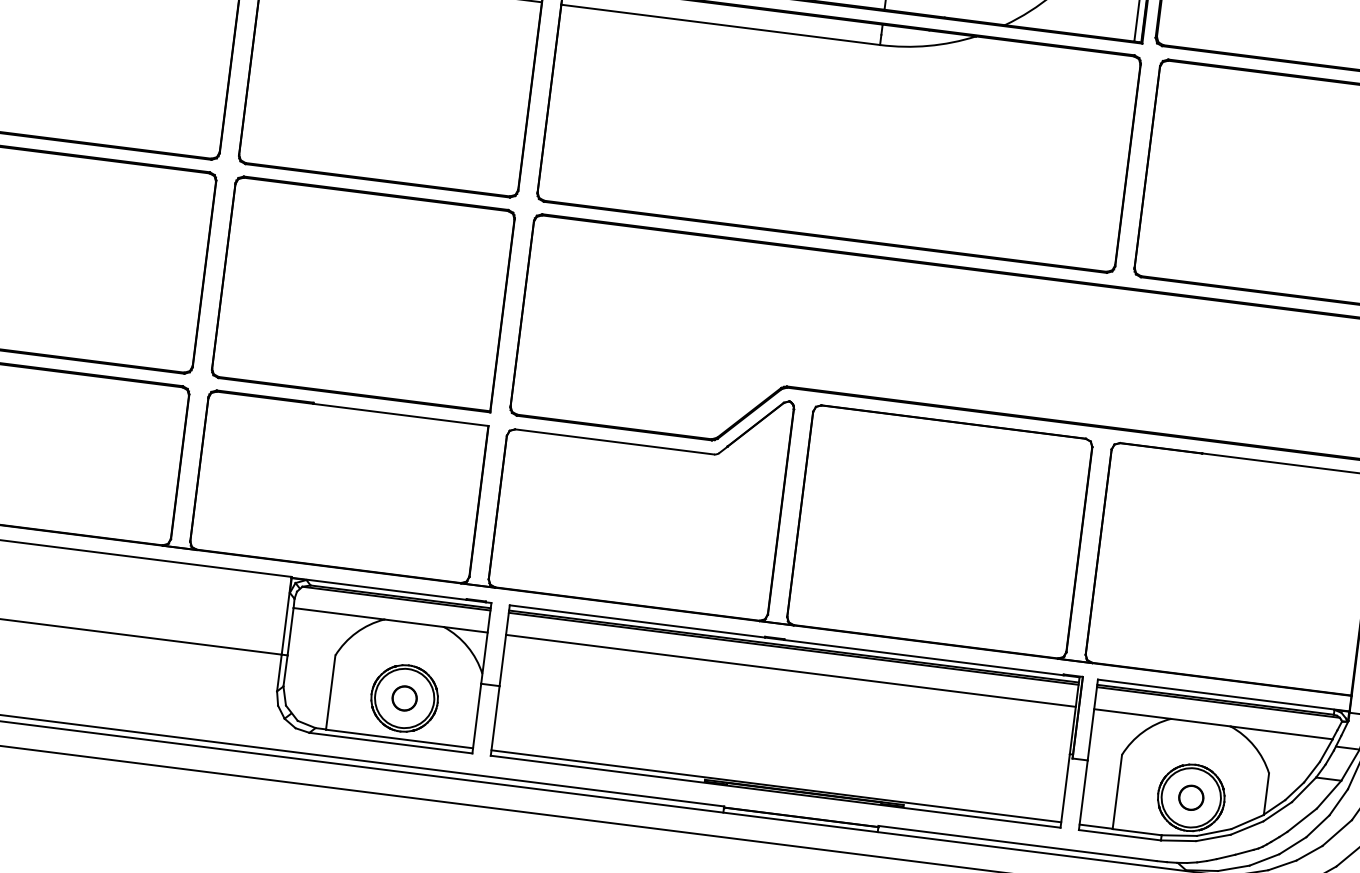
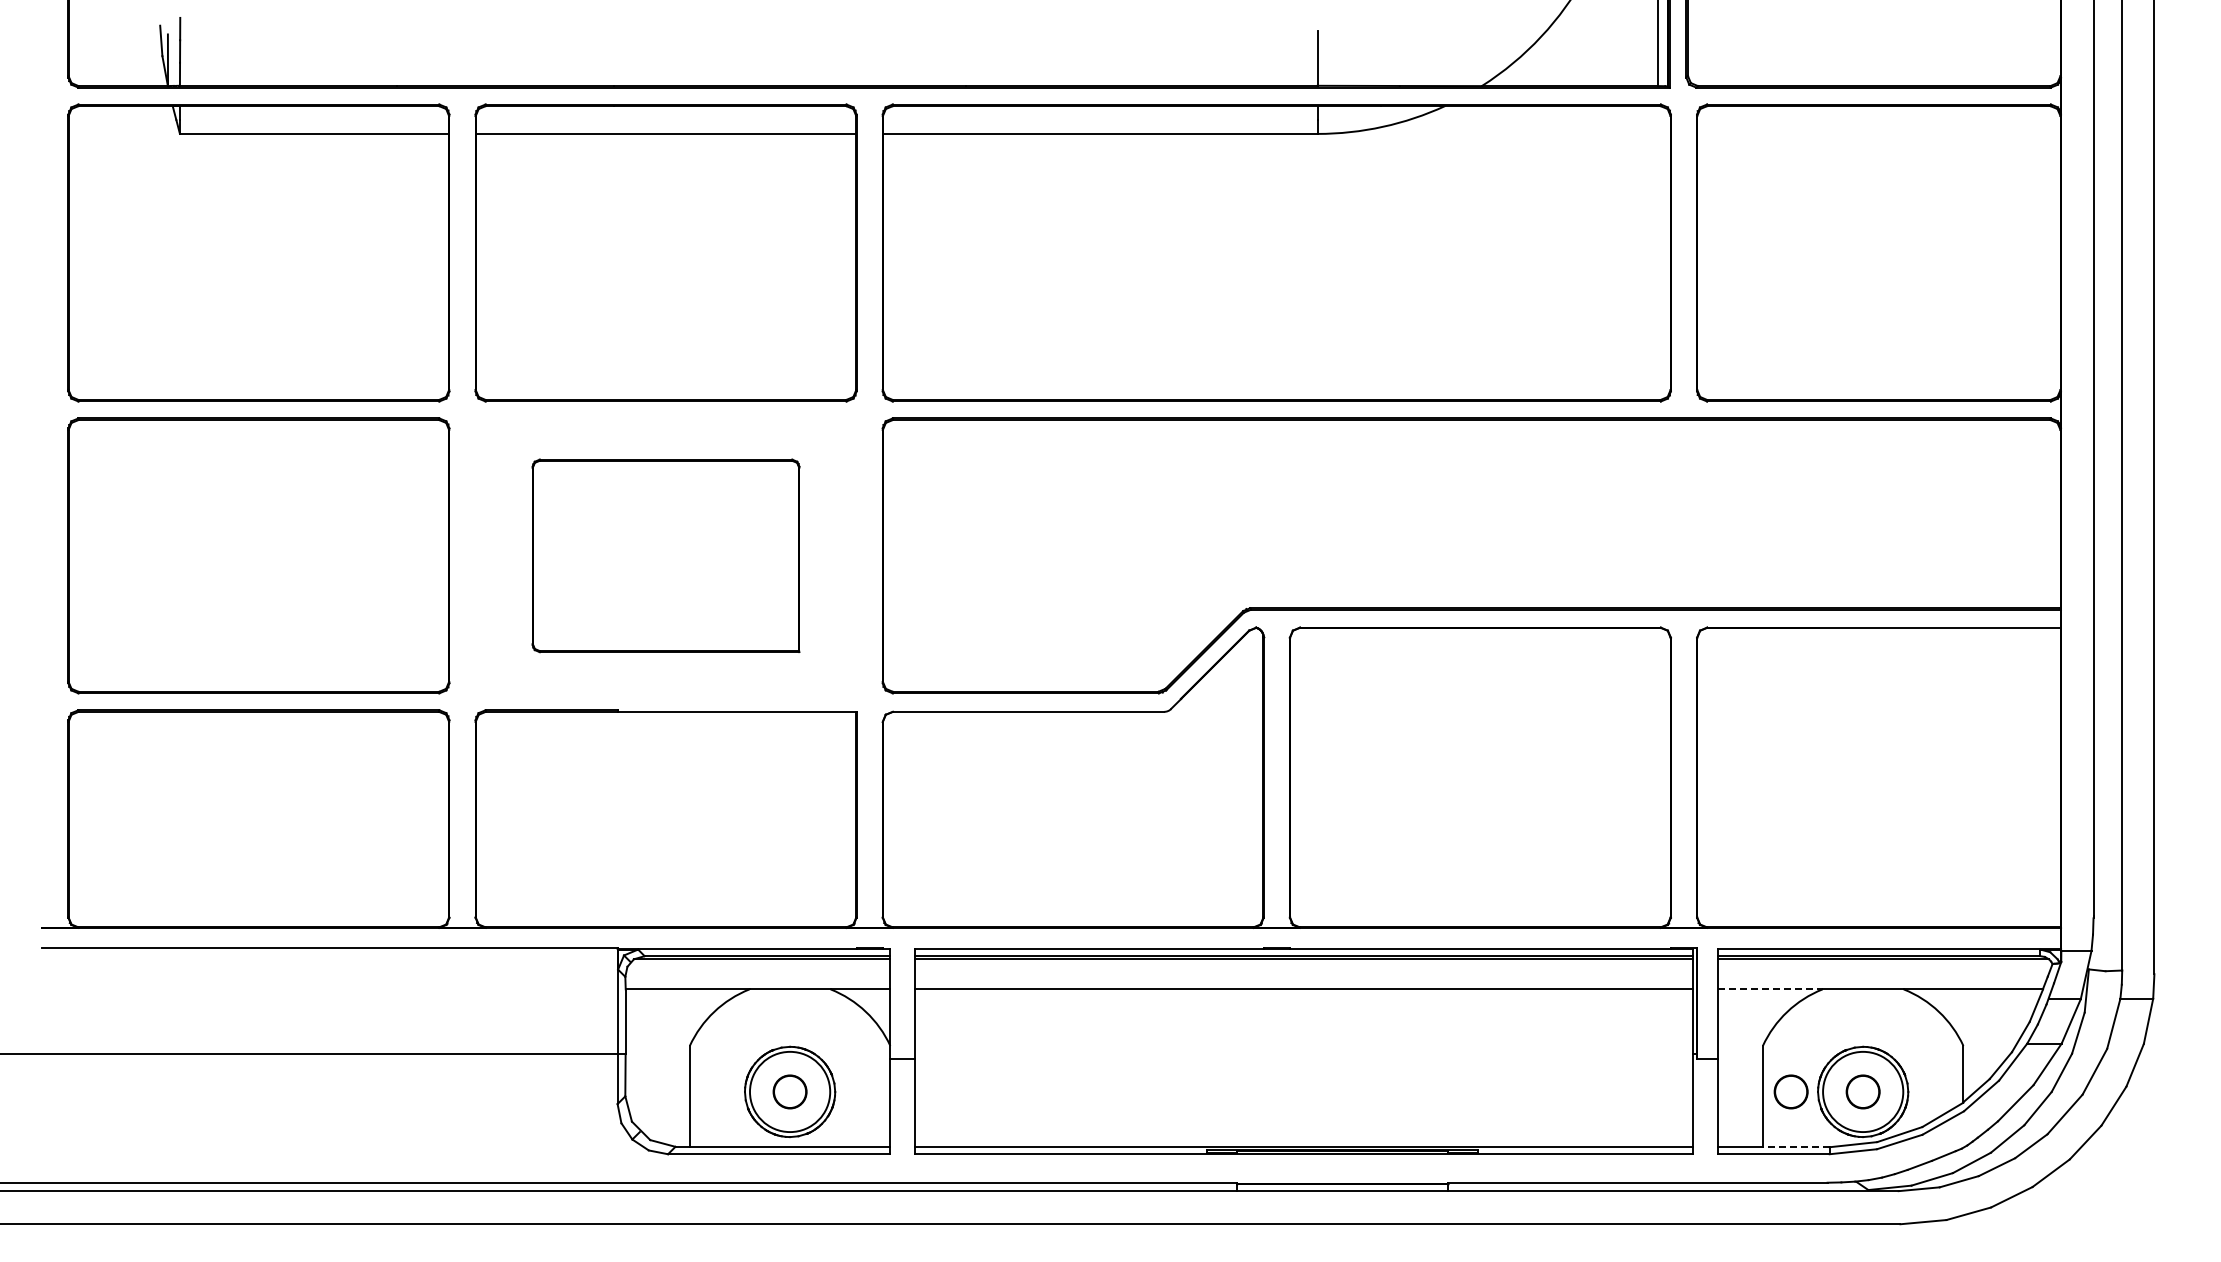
part: (363, 293) -> (665, 555), size x0.7
line: (1132, 714) -> (1770, 989), solid -> dashed
circle: (1138, 790) -> (1790, 1091), added
line: (1136, 832) -> (1795, 1147), solid -> dashed

